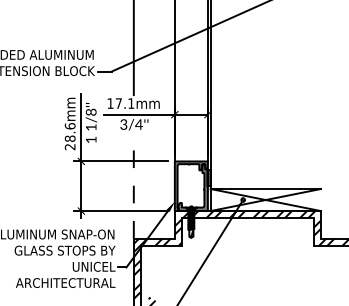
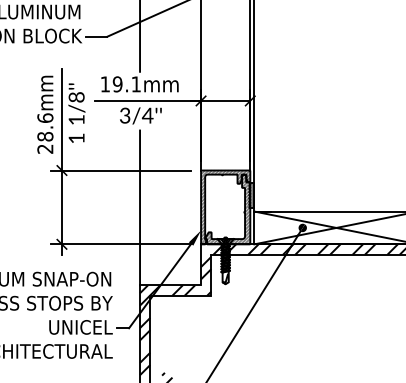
text: (118, 103) -> (117, 84), 17.1mm -> 19.1mm
line: (133, 186) -> (139, 207), dashed -> solid

